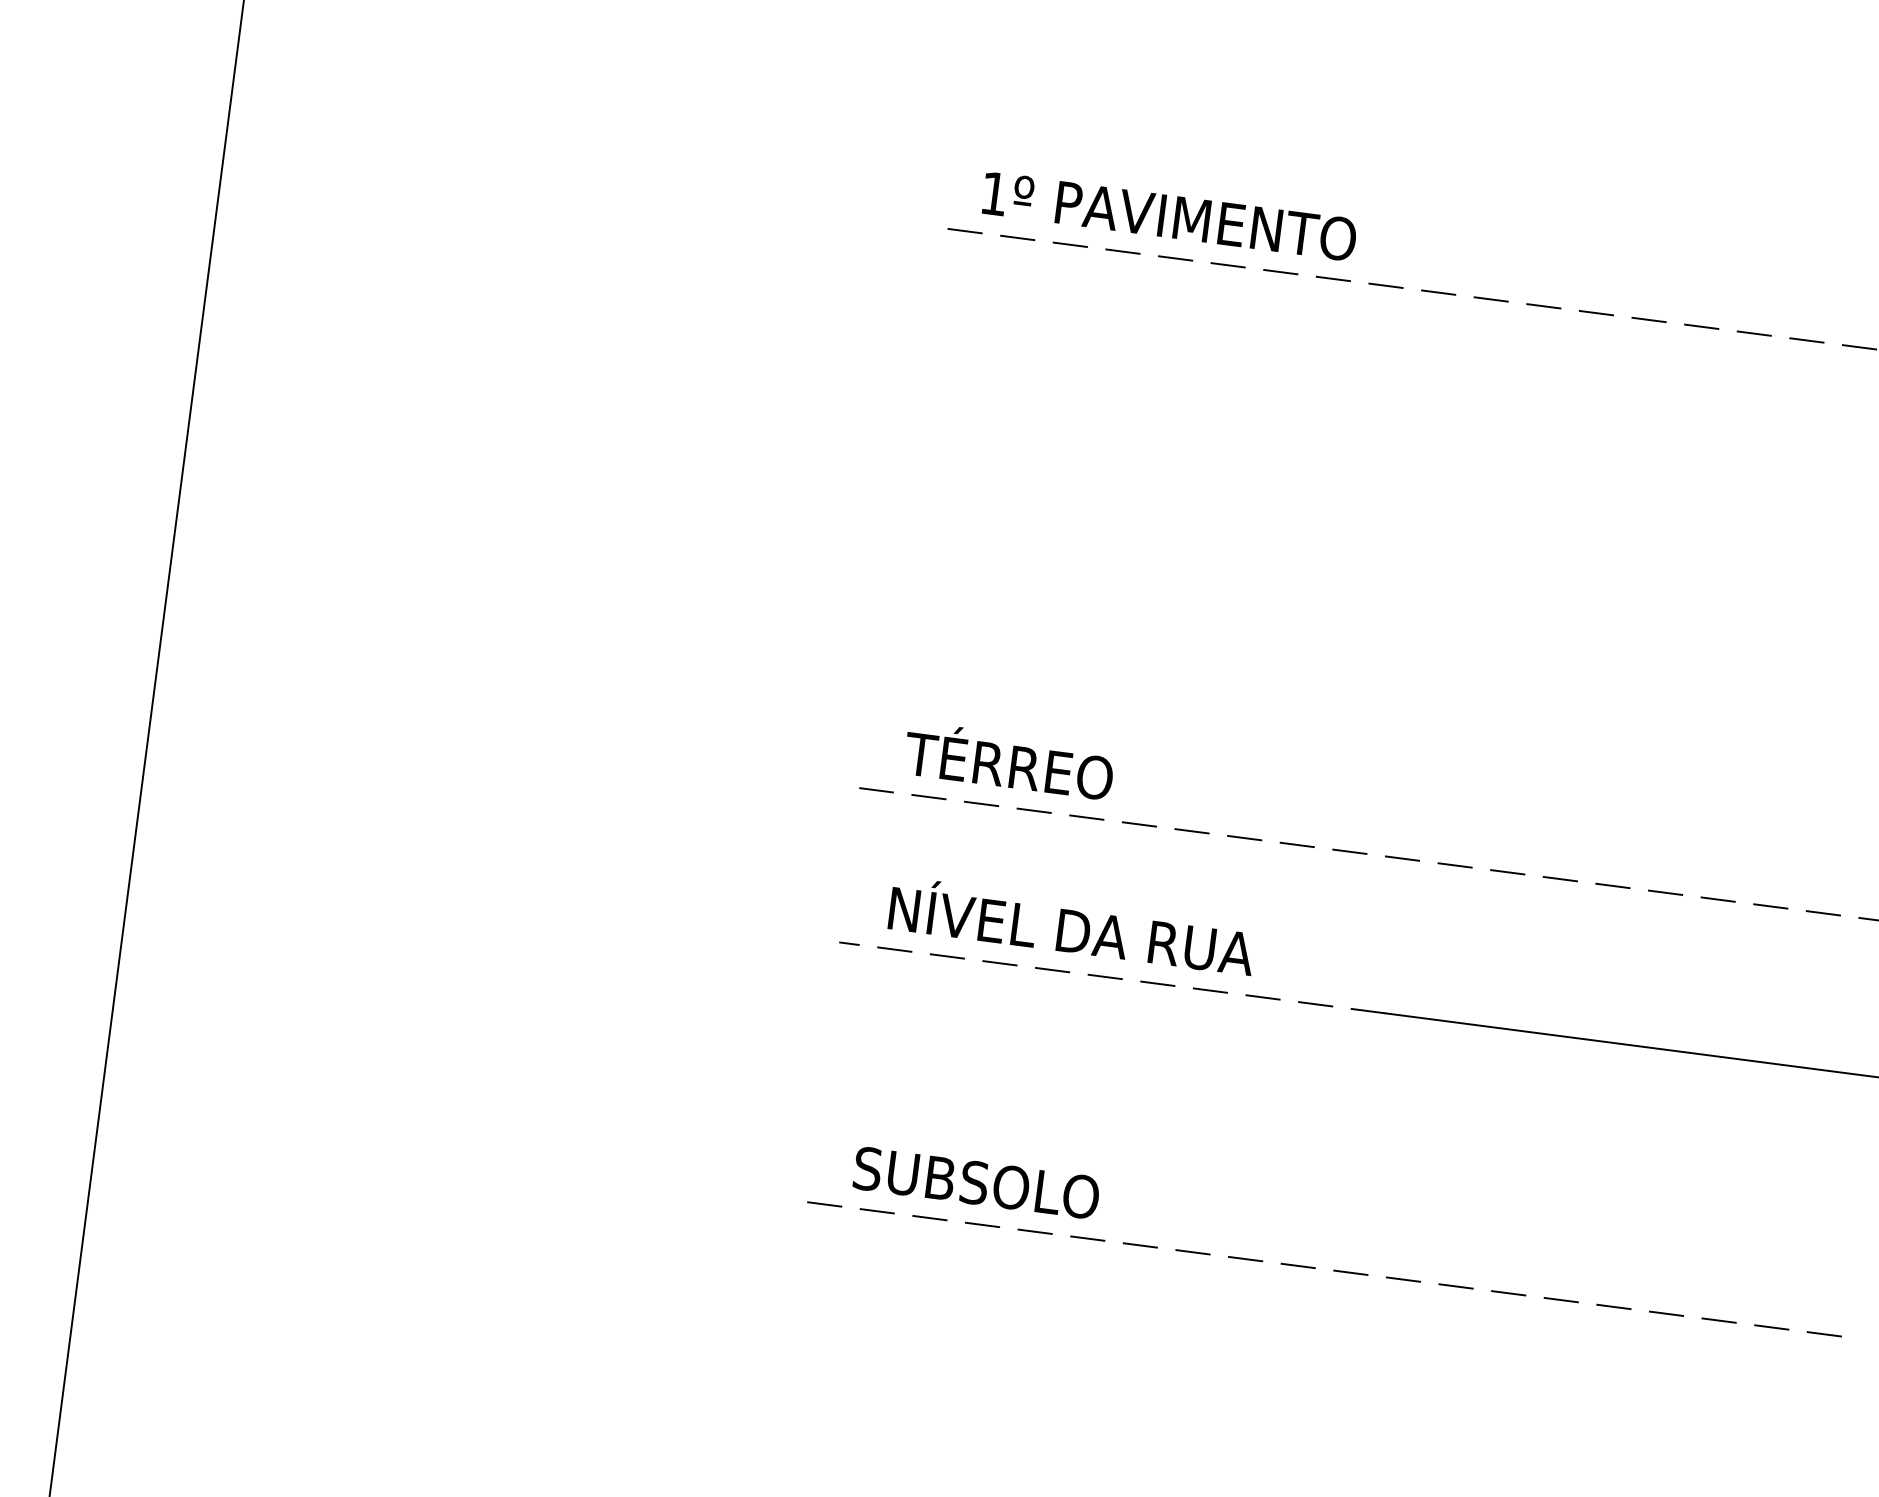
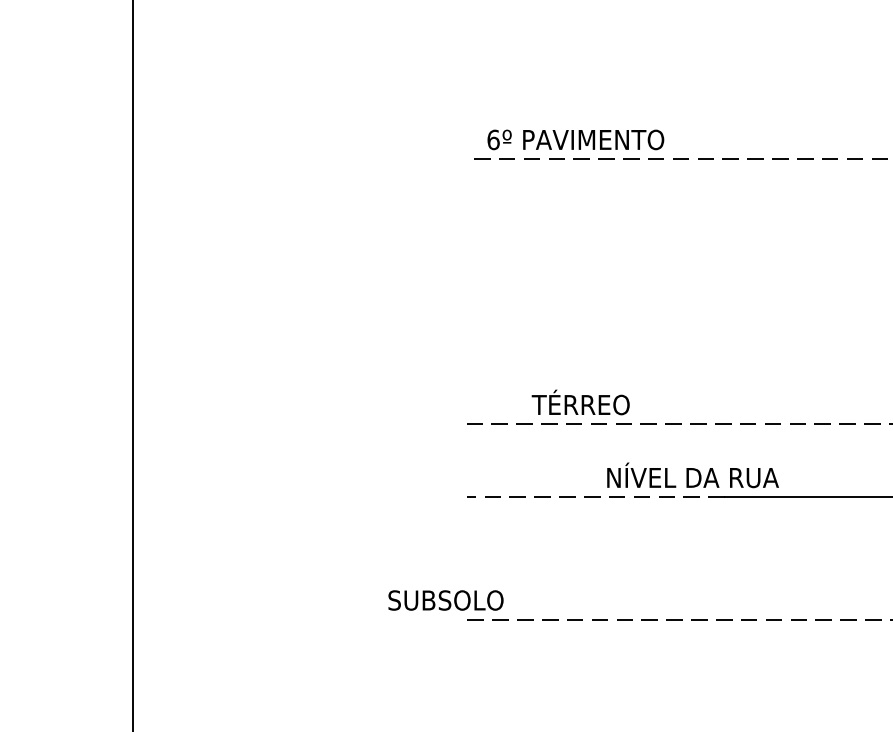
text: (994, 192) -> (493, 139), 1º -> 6º
text: (1008, 760) -> (580, 402), moved
text: (1071, 926) -> (692, 475), moved
text: (975, 1182) -> (445, 600), moved

